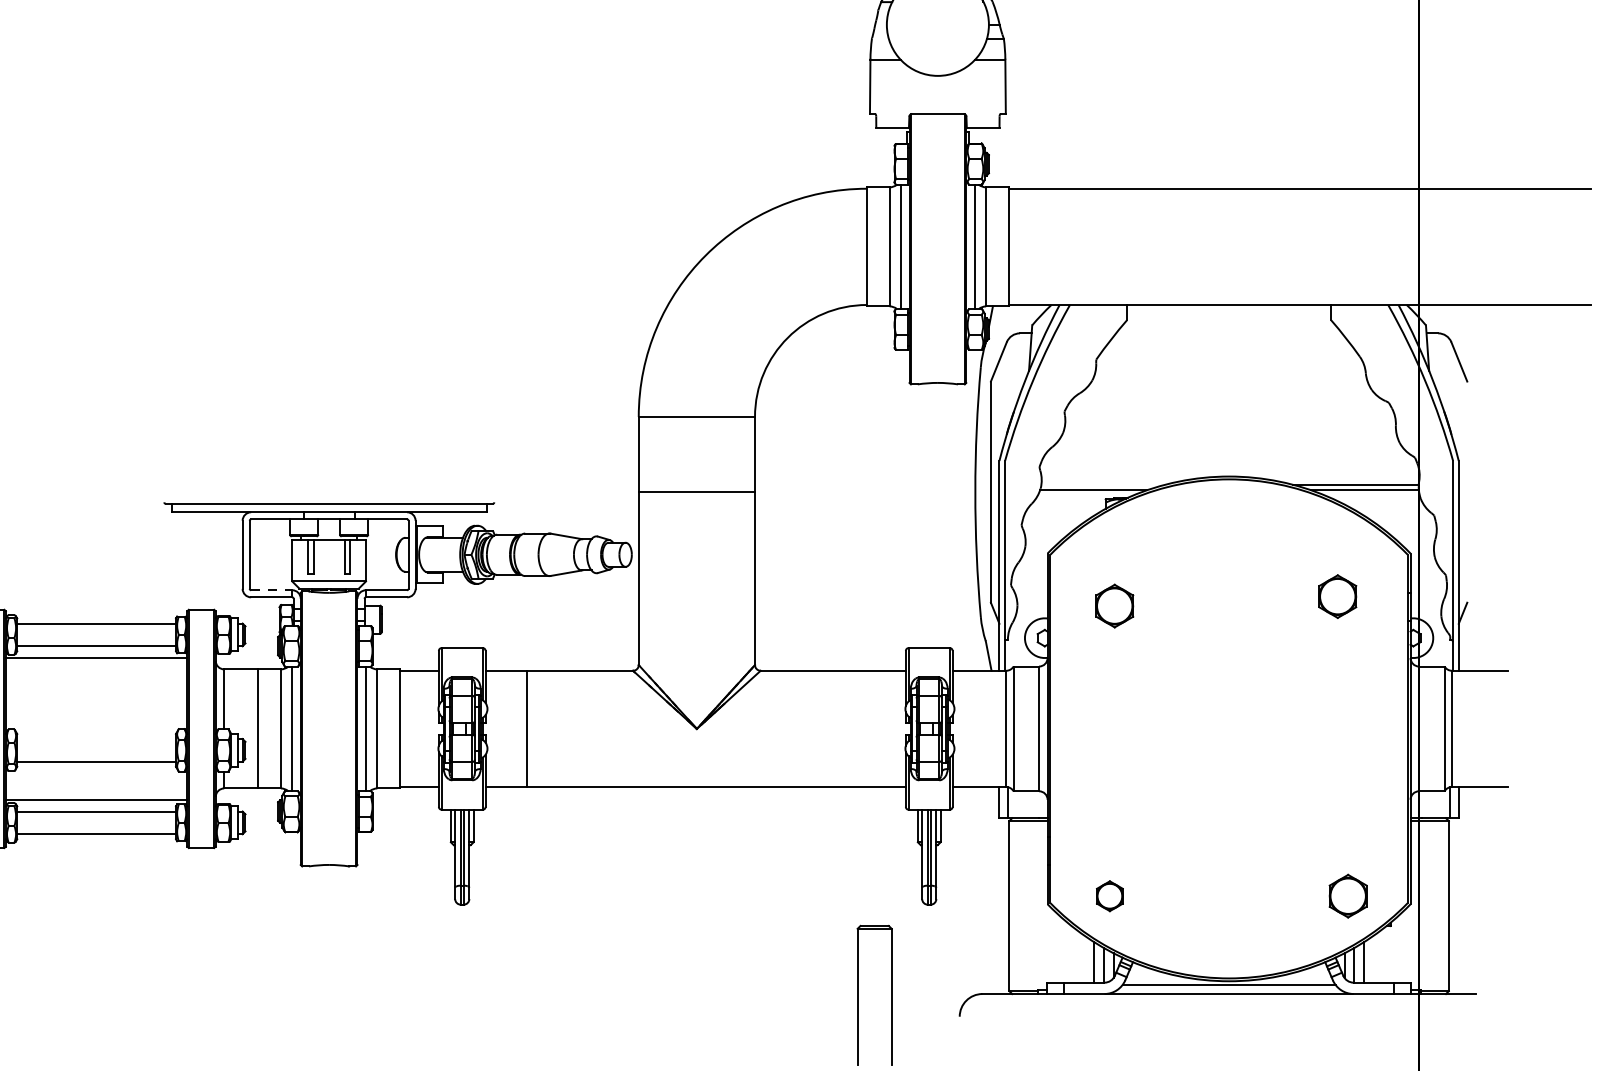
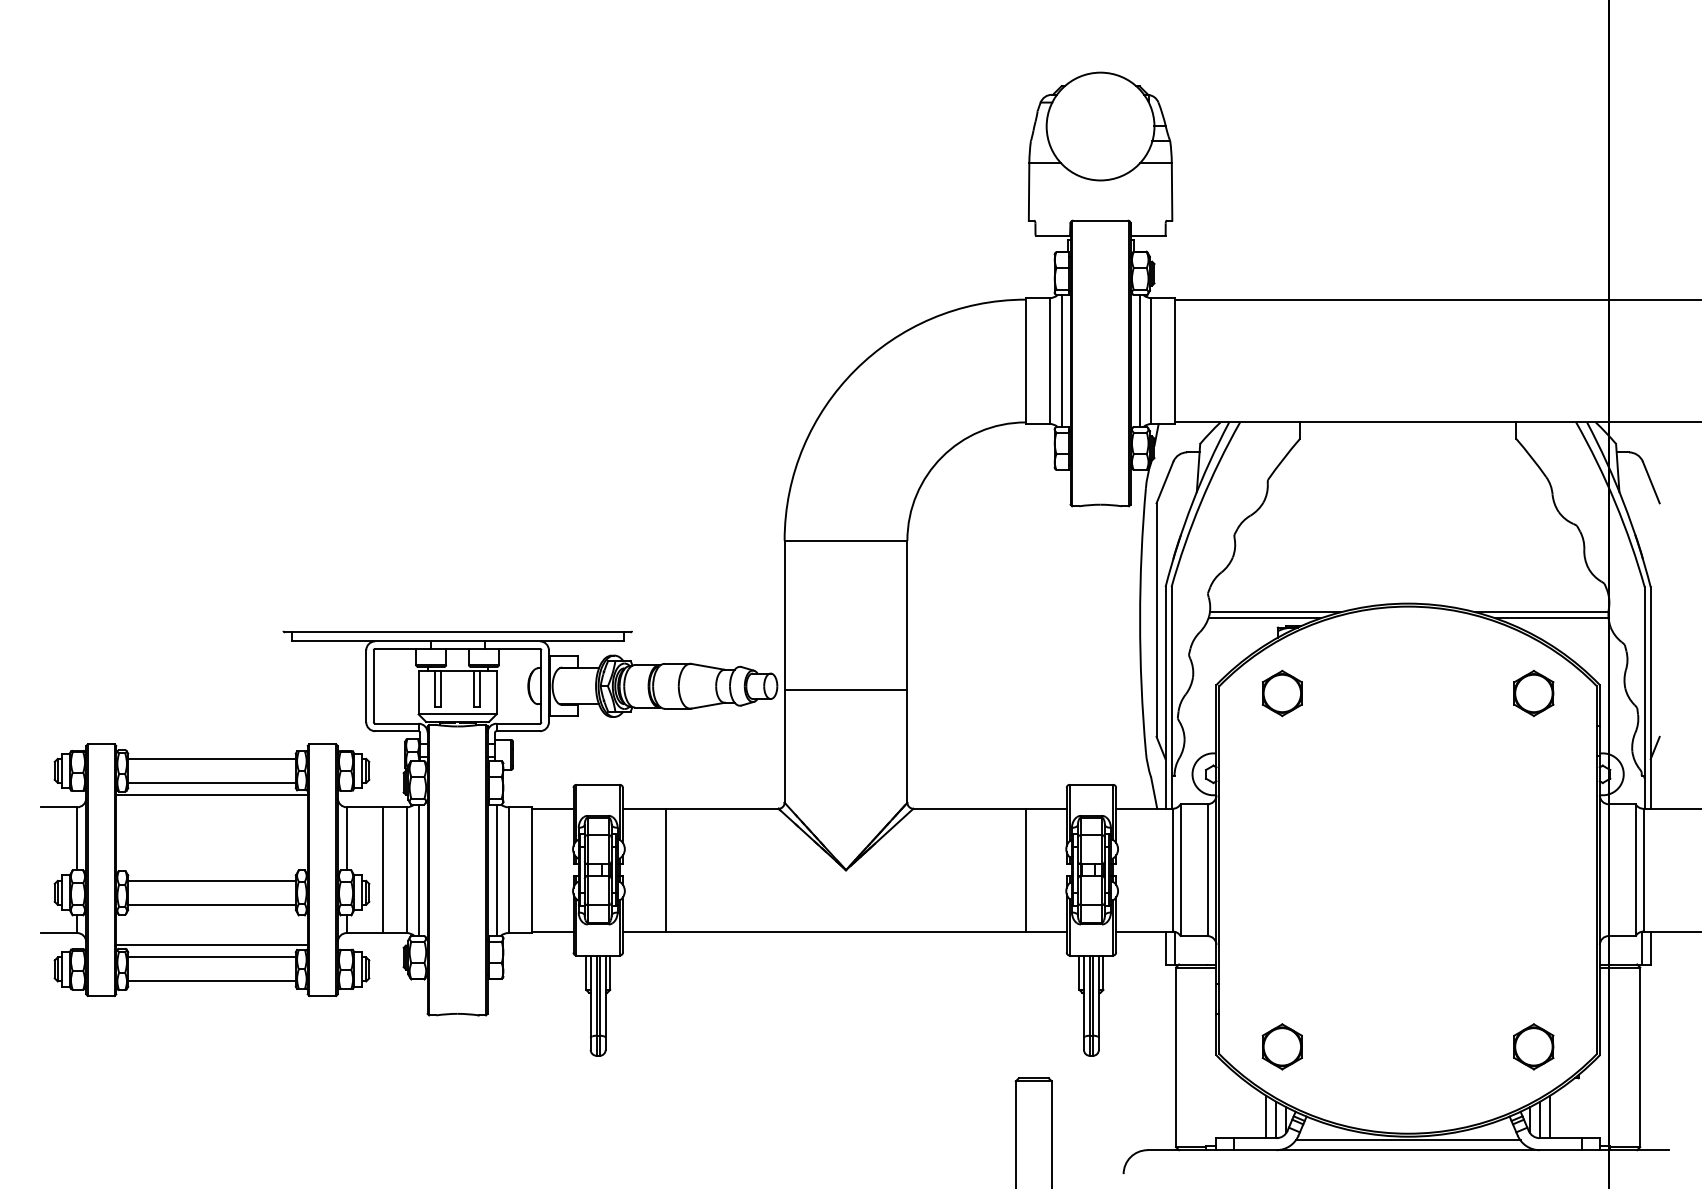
line: (1102, 484) -> (1274, 612), added
line: (696, 491) -> (845, 690), moved
line: (271, 590) -> (396, 723), dashed -> solid
part: (1337, 595) -> (1533, 692), moved
part: (1113, 606) -> (1281, 693), moved
line: (866, 728) -> (1025, 869), added
line: (96, 738) -> (211, 880), added
part: (1109, 895) -> (1281, 1046), size x1.43

